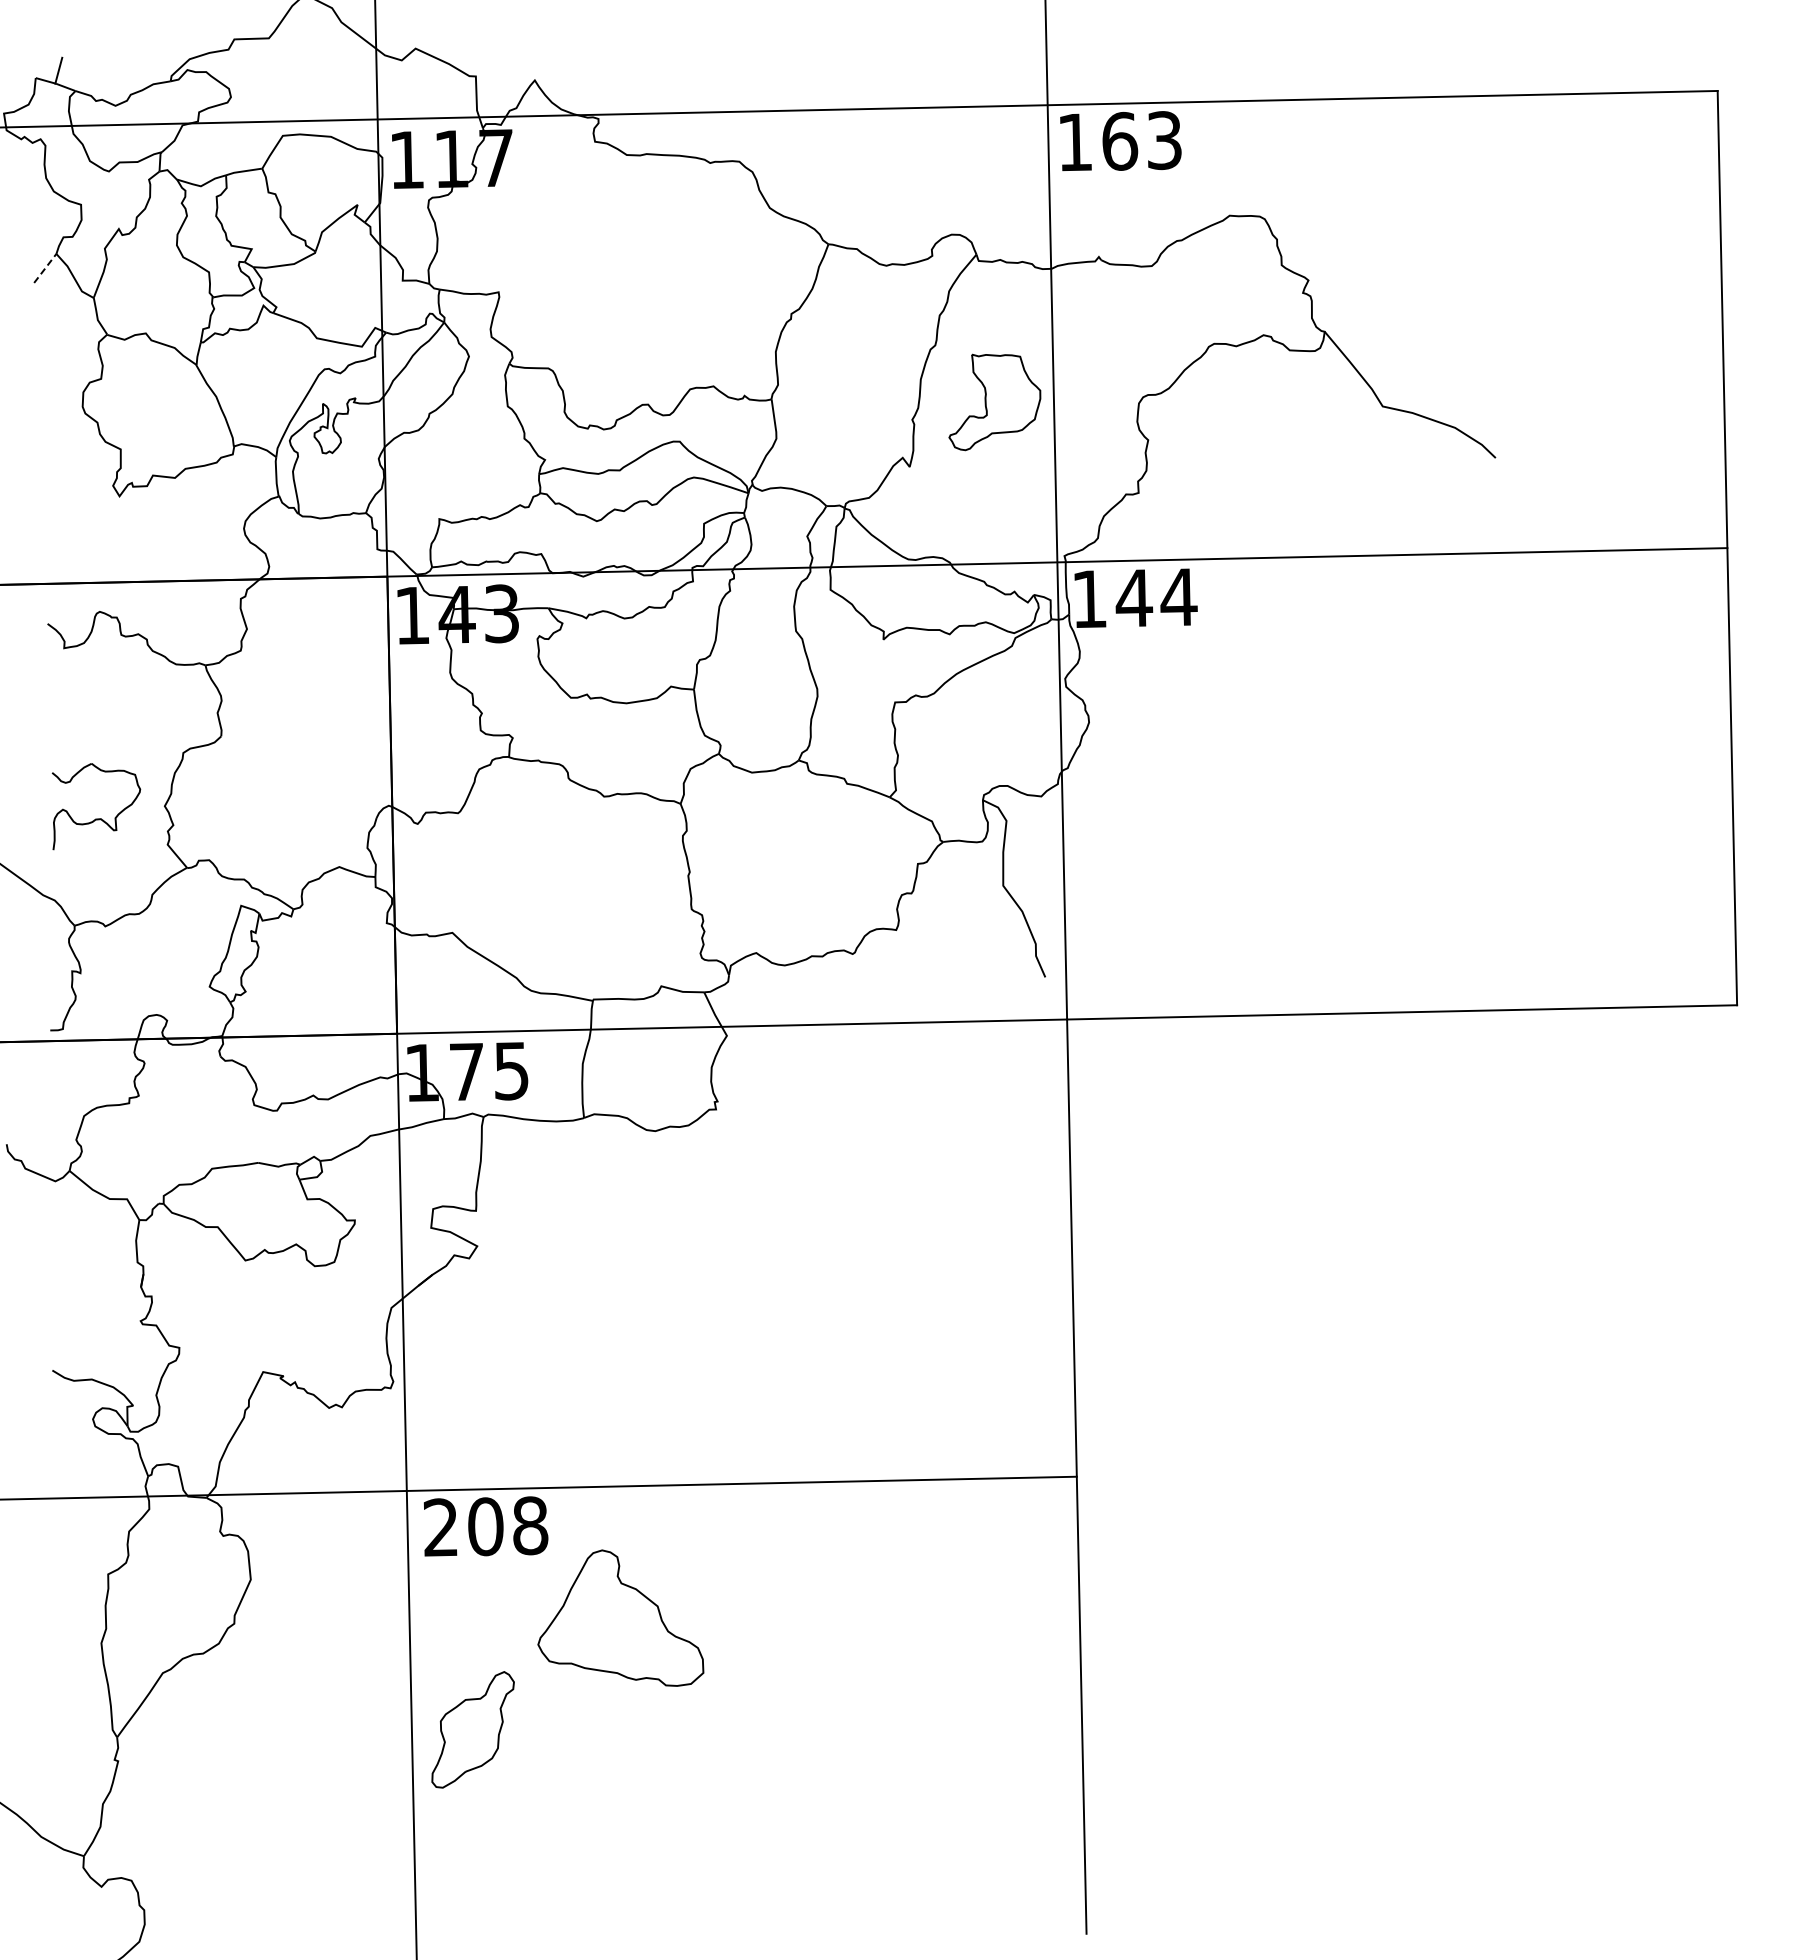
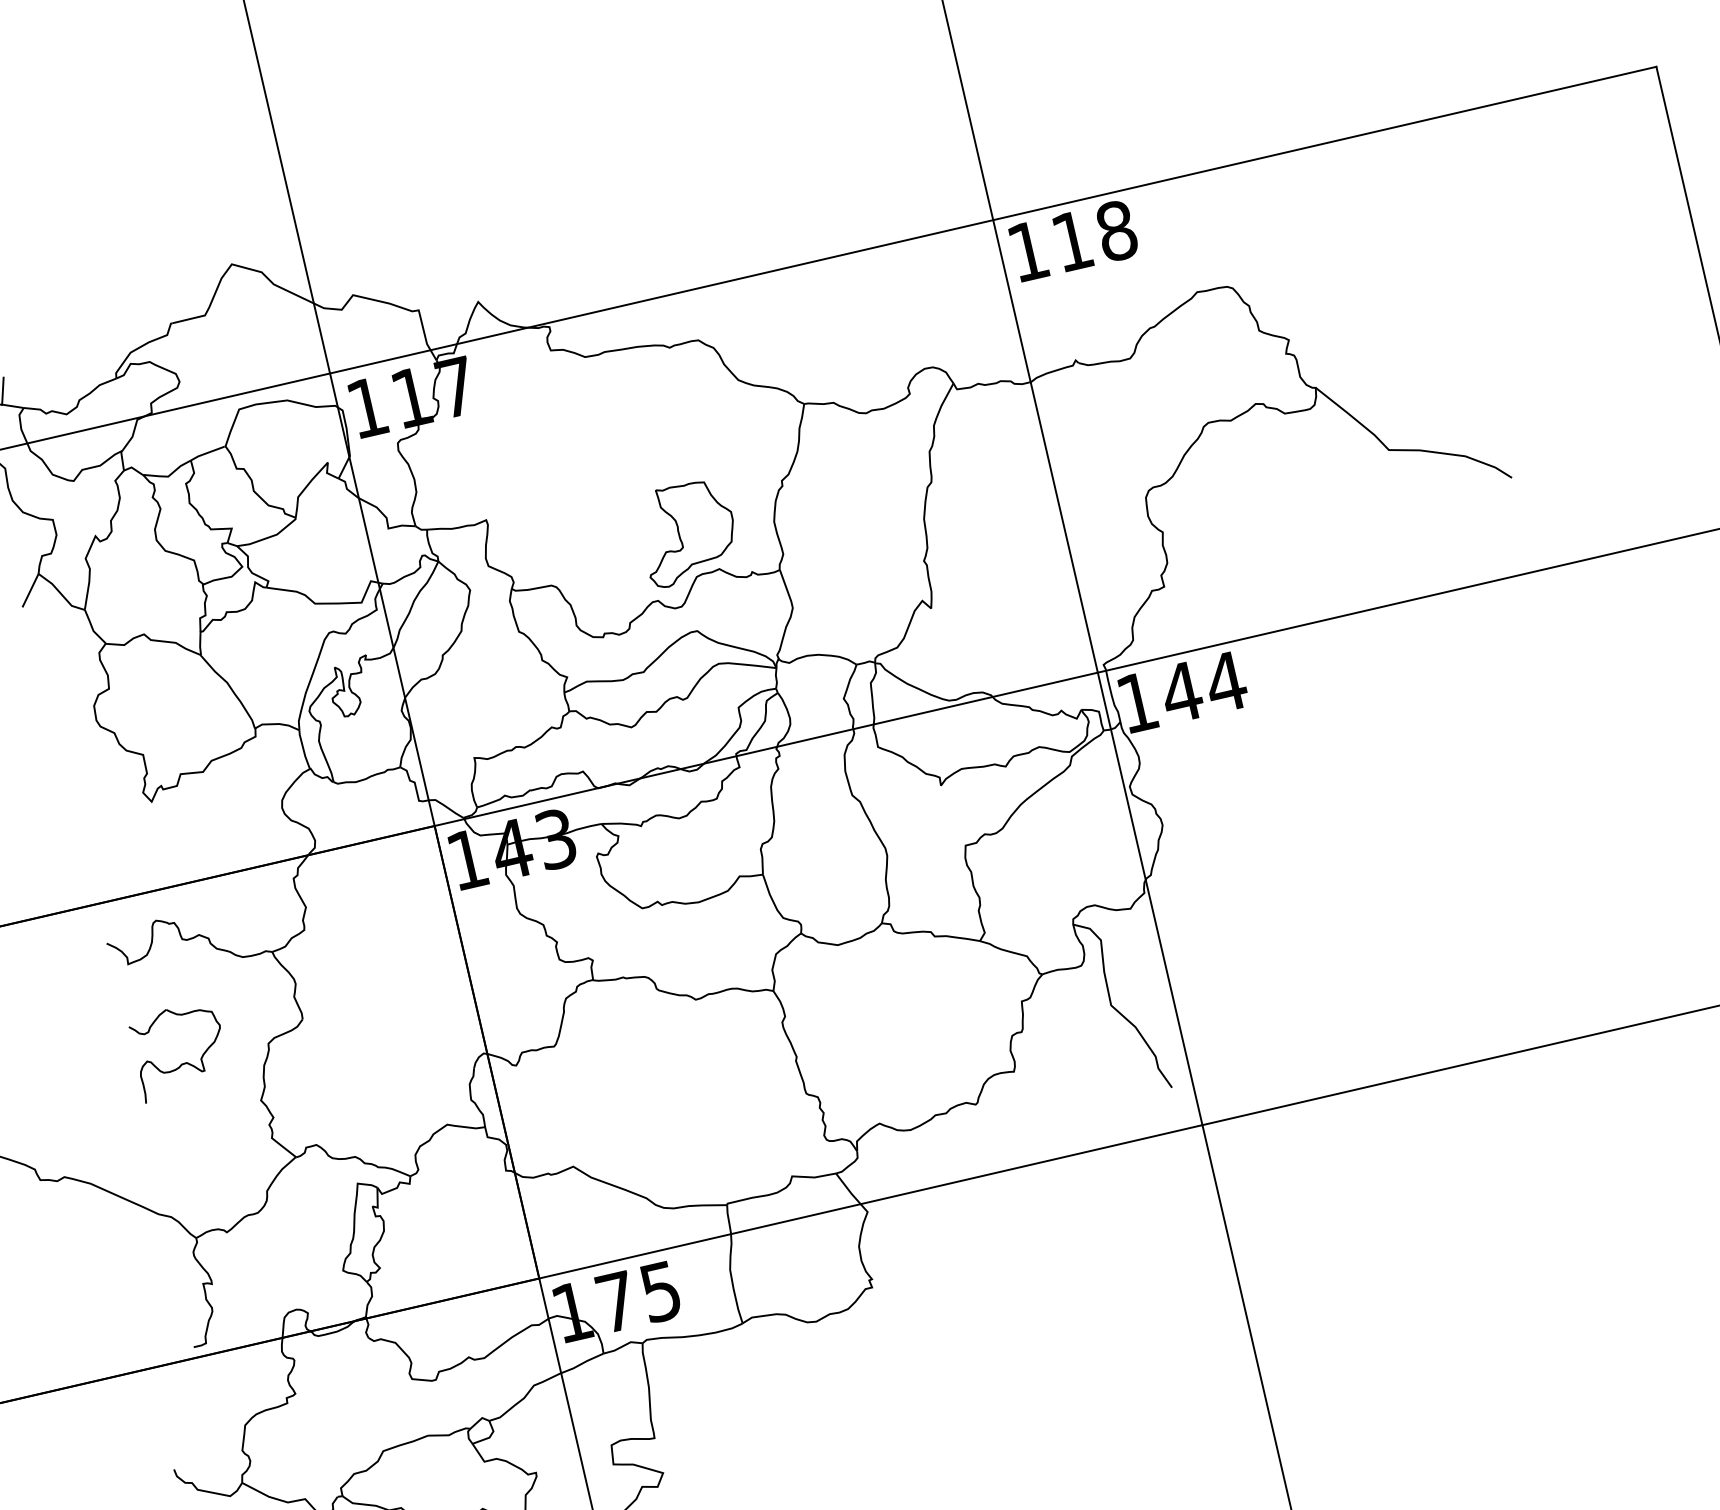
text: (1142, 140) -> (1094, 235), 163 -> 118
line: (45, 268) -> (30, 590), dashed -> solid
part: (994, 402) -> (688, 533), moved
part: (96, 818) -> (182, 1063), moved

